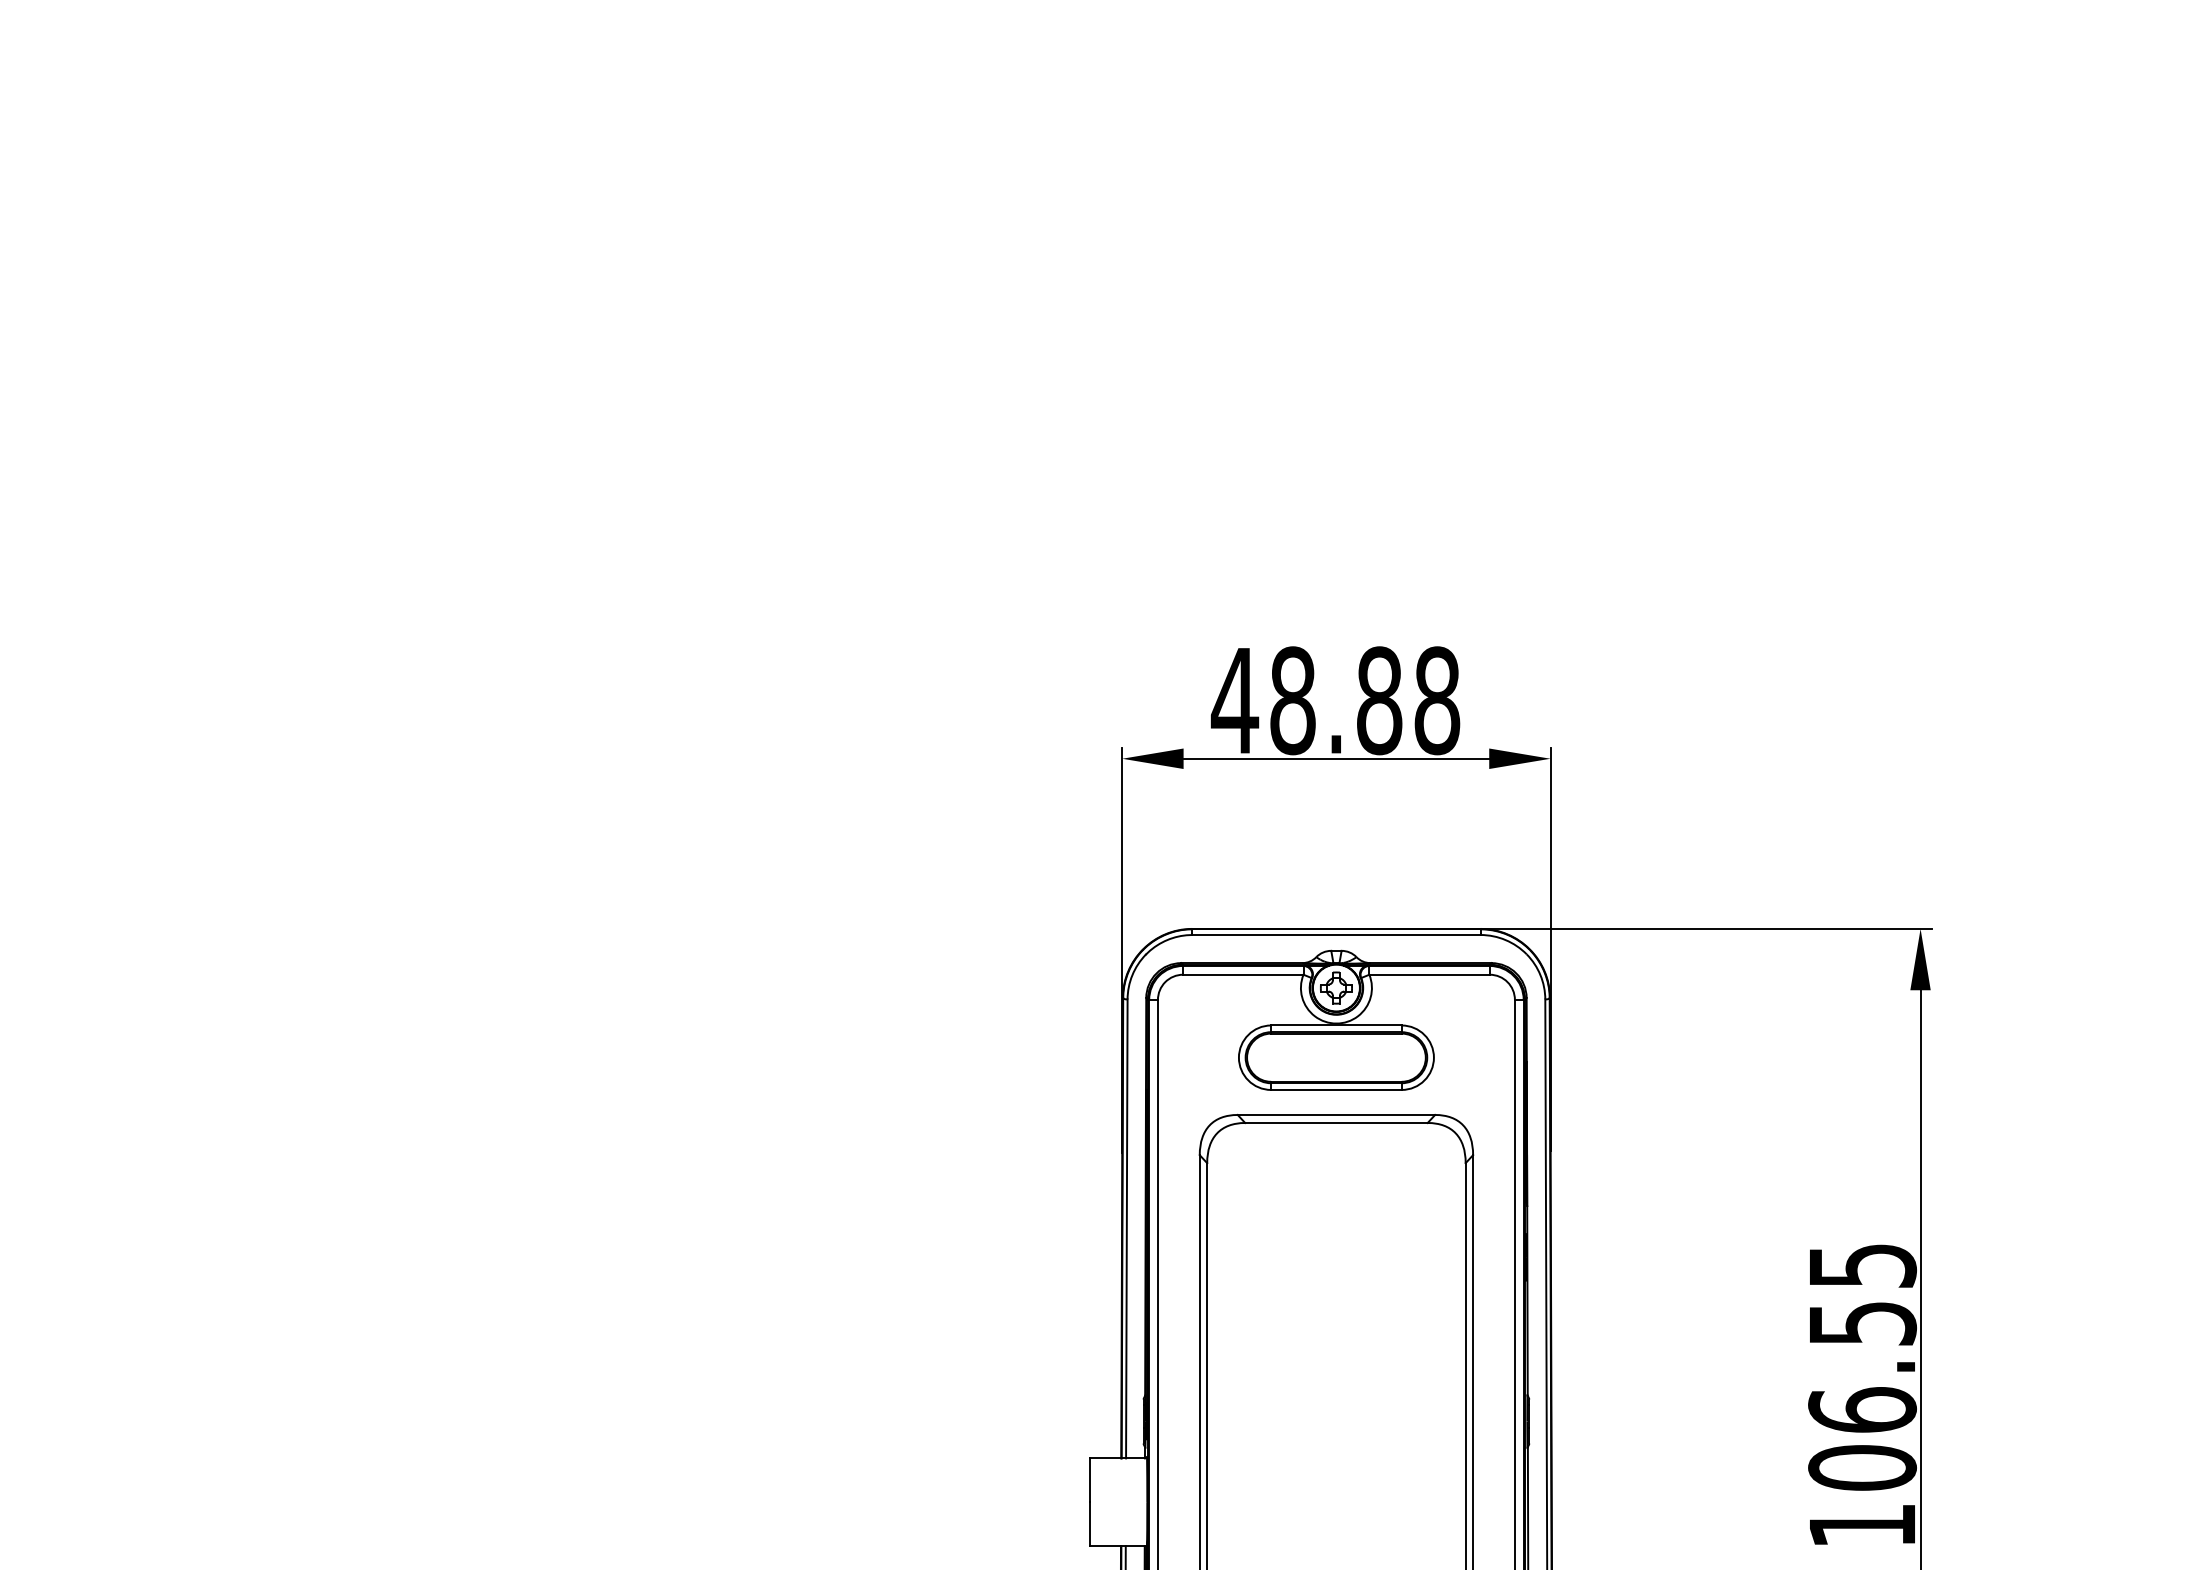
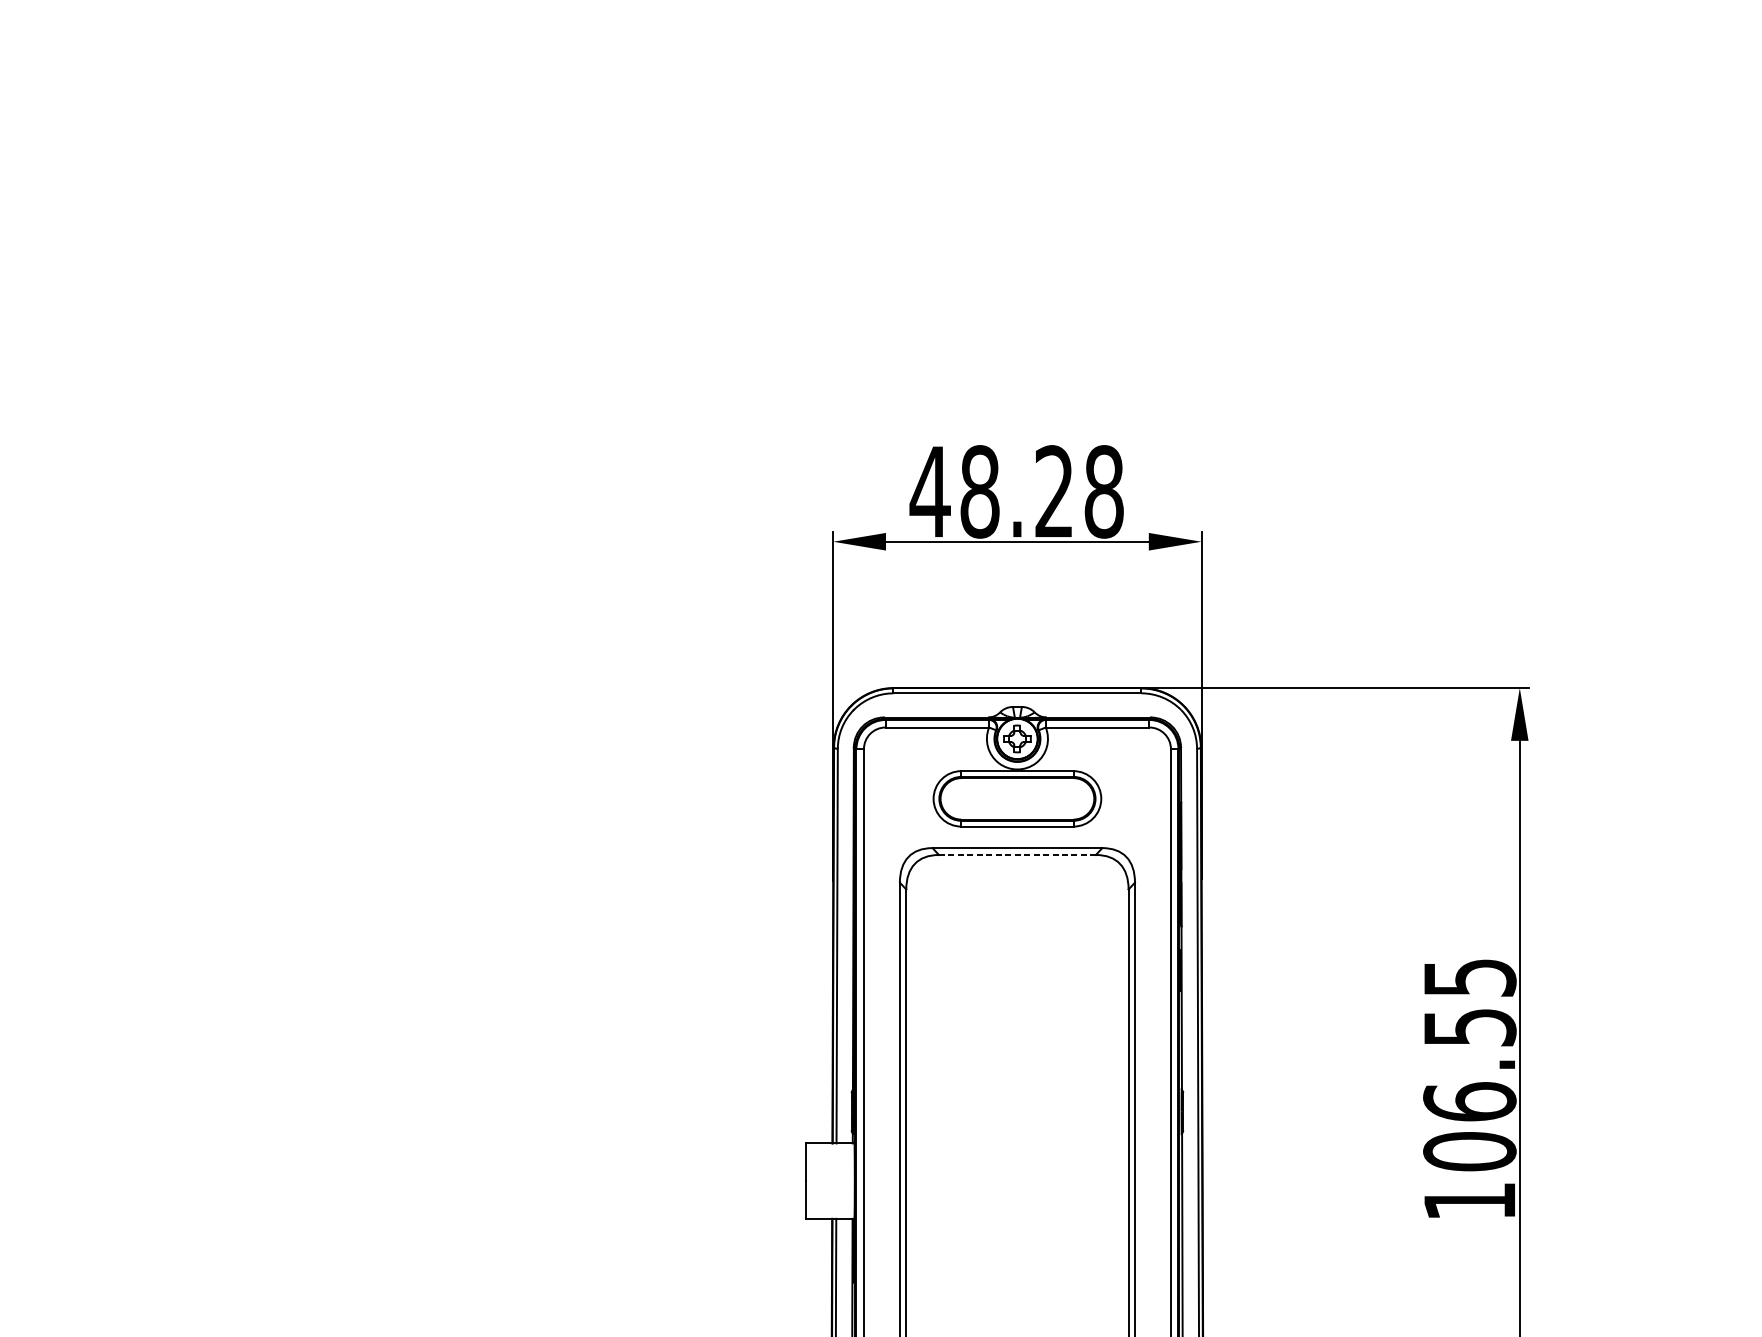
text: (1379, 700) -> (1054, 491), 48.88 -> 48.28
line: (1336, 1123) -> (1017, 855), solid -> dashed

